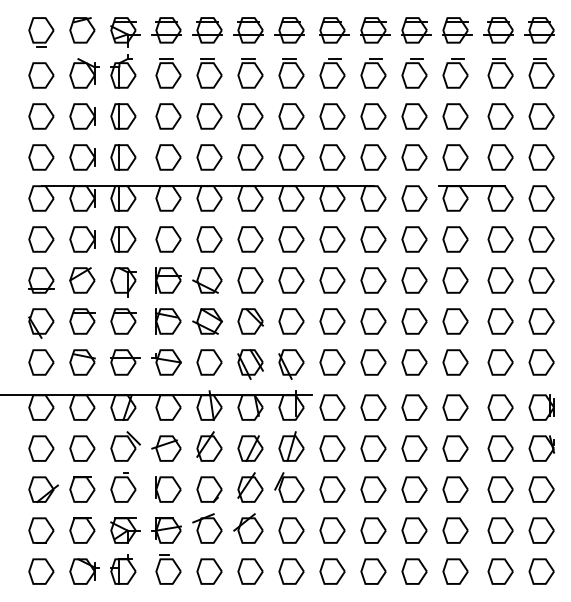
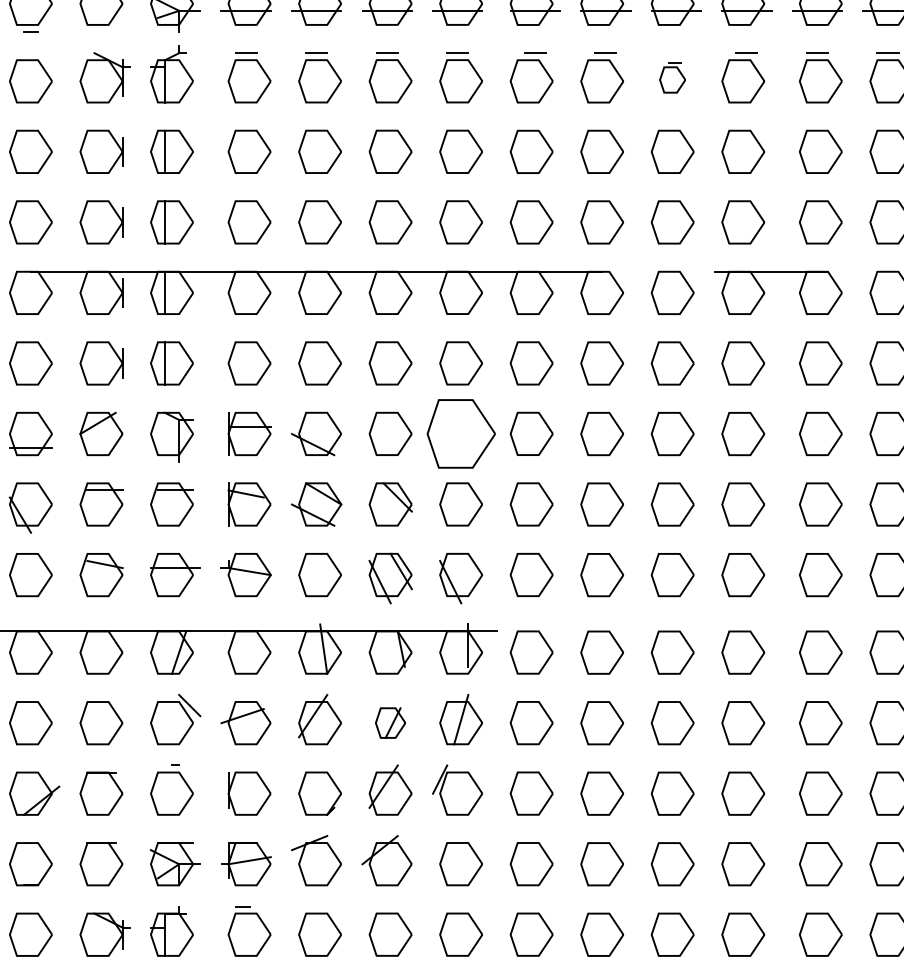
part: (414, 73) -> (672, 77), size x0.6
part: (291, 280) -> (461, 434), size x1.6
part: (250, 448) -> (390, 722), size x0.7

